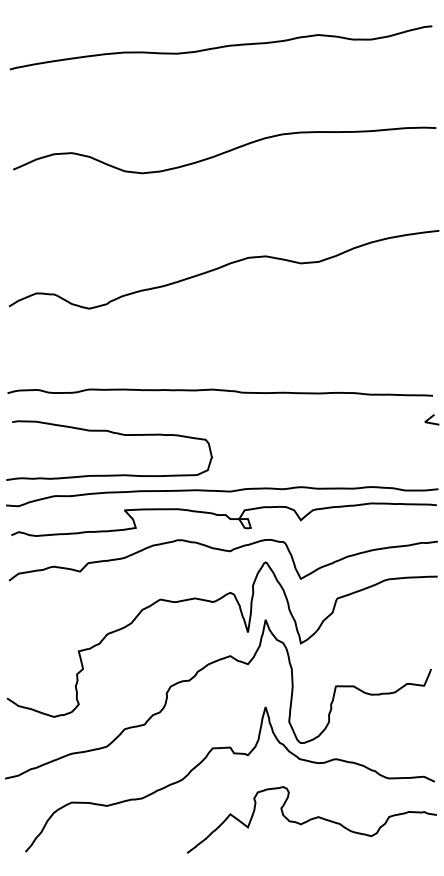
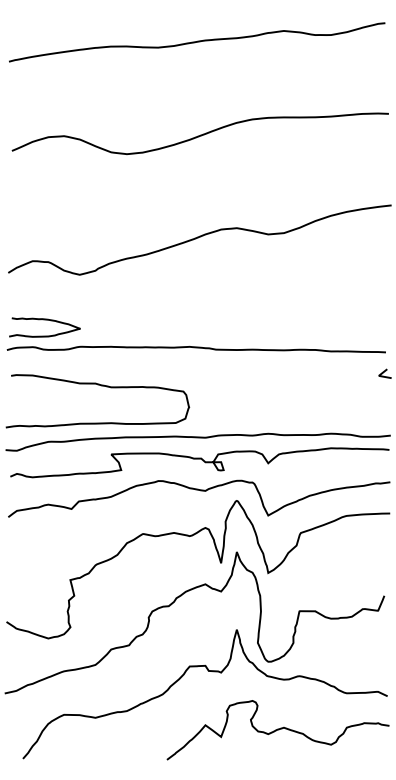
curve: (50, 359) -> (45, 320), added

